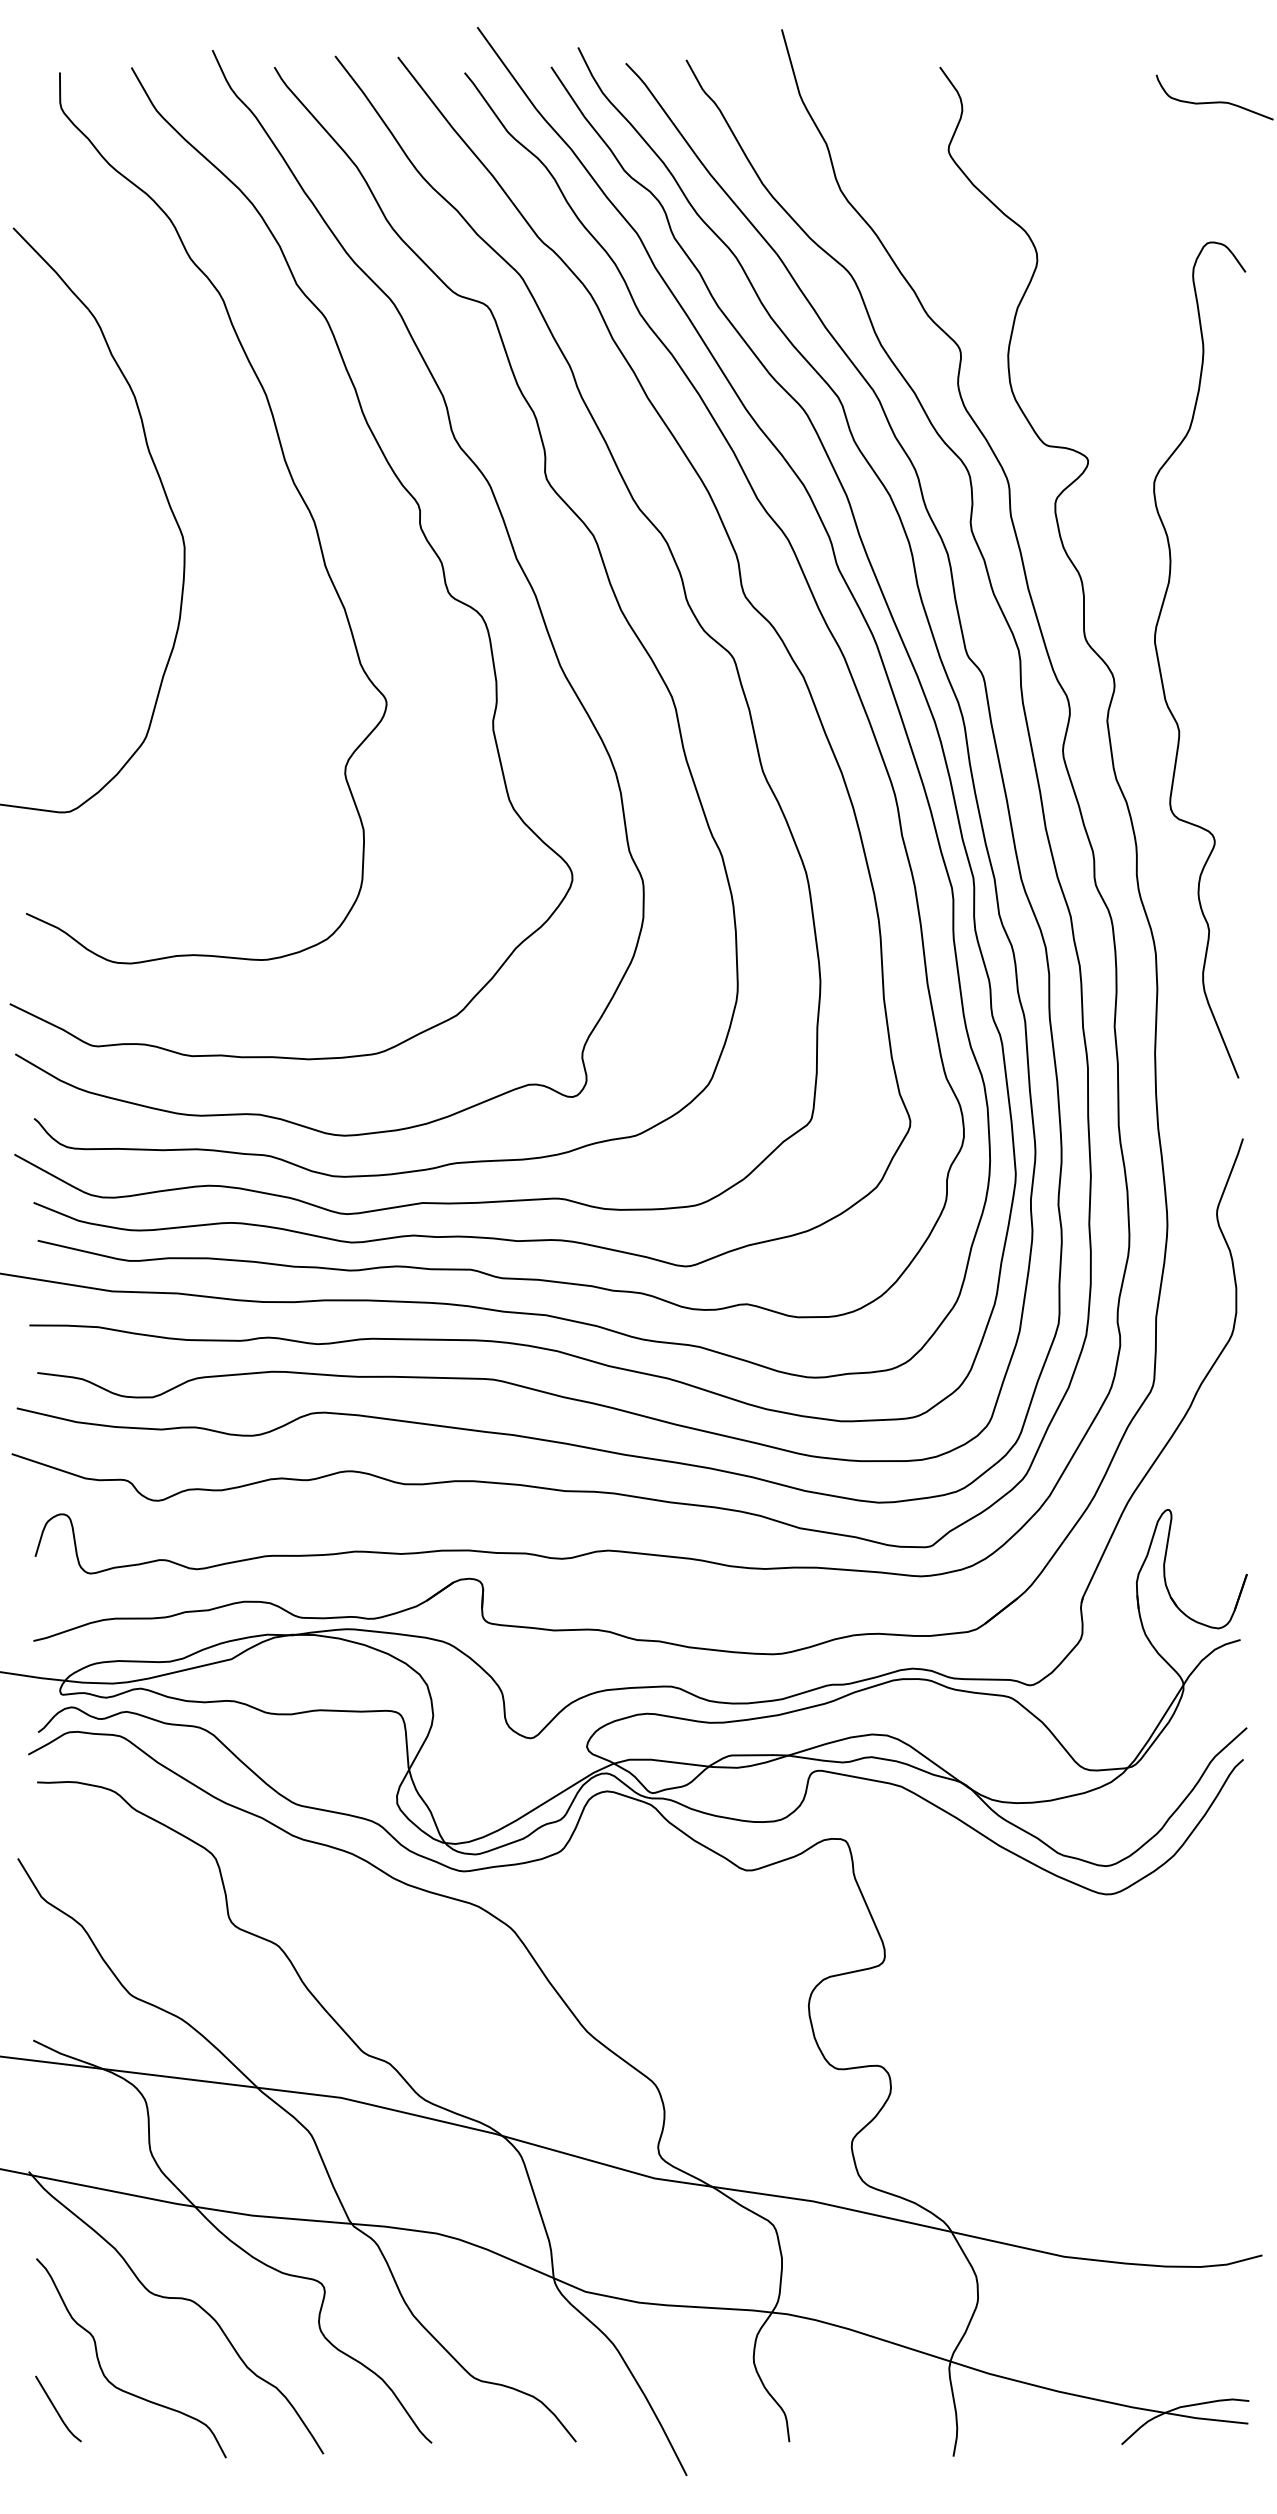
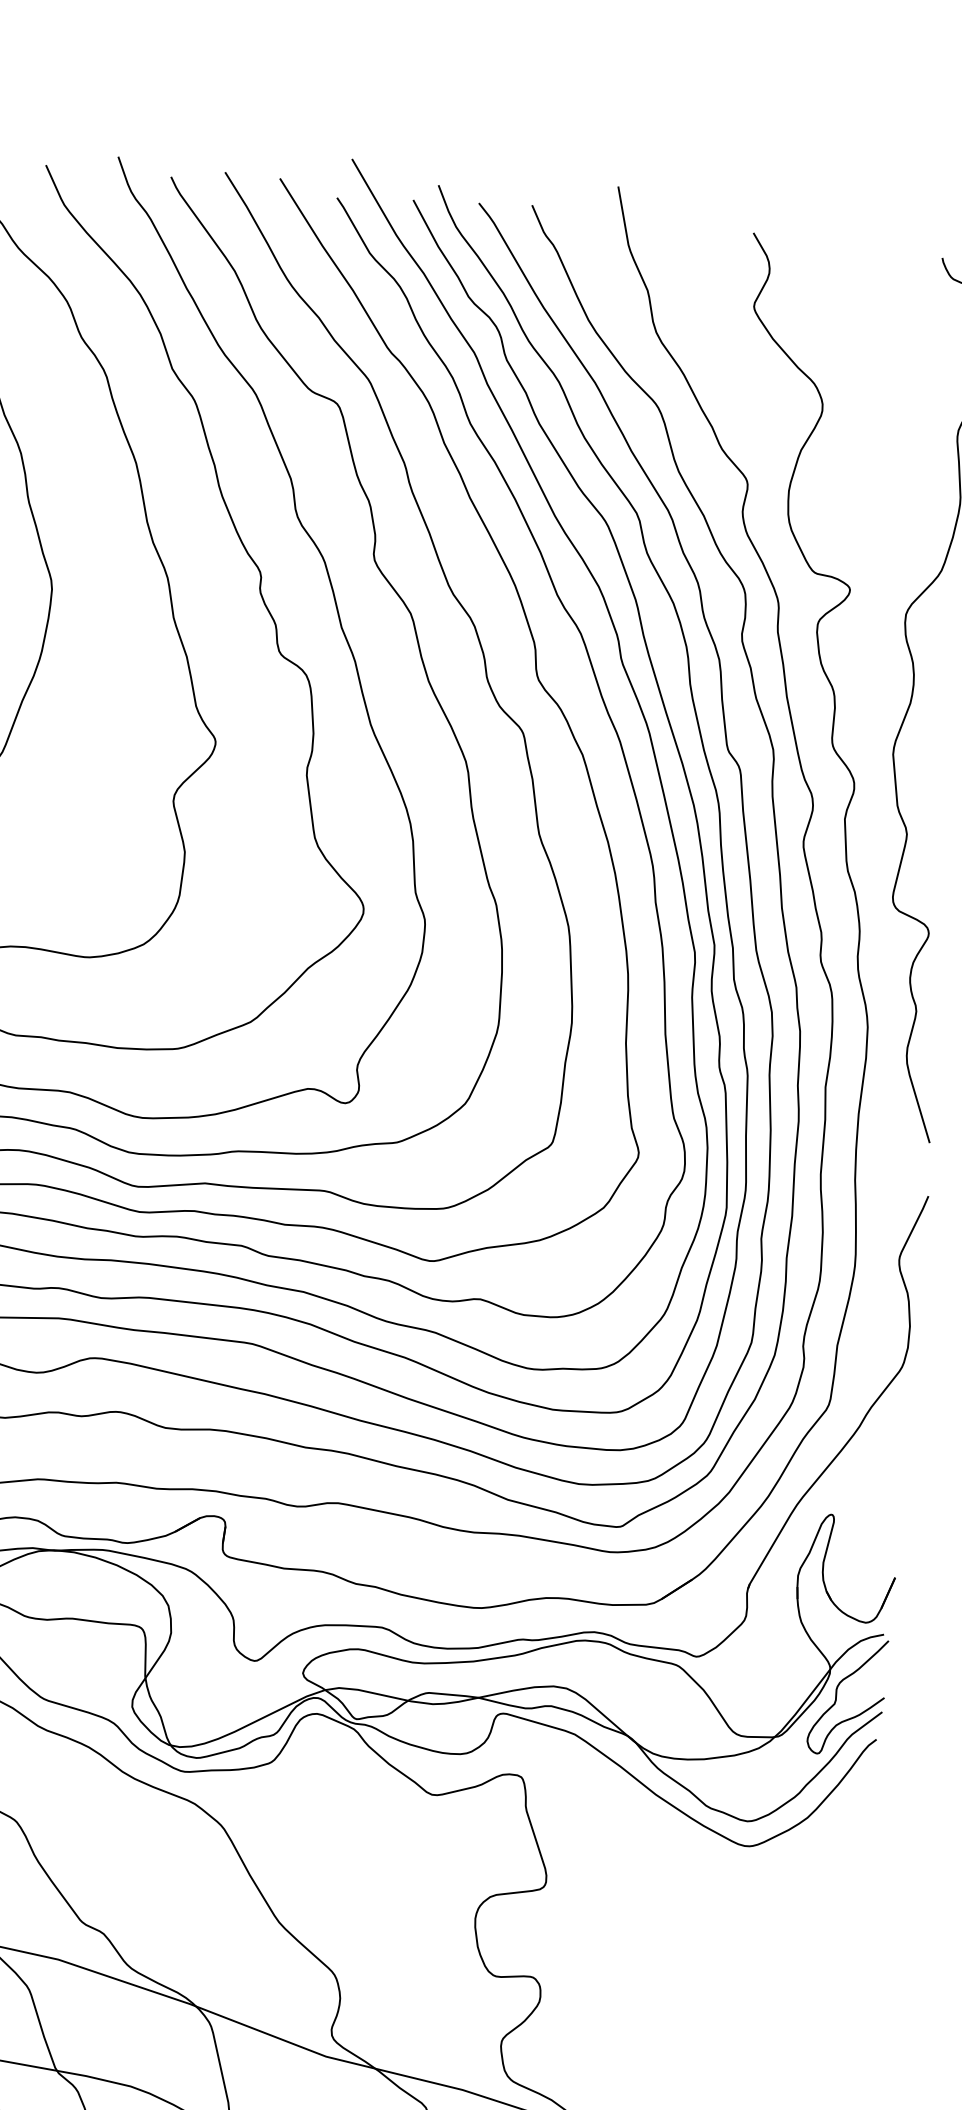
curve: (1193, 1714) -> (836, 1695), added

